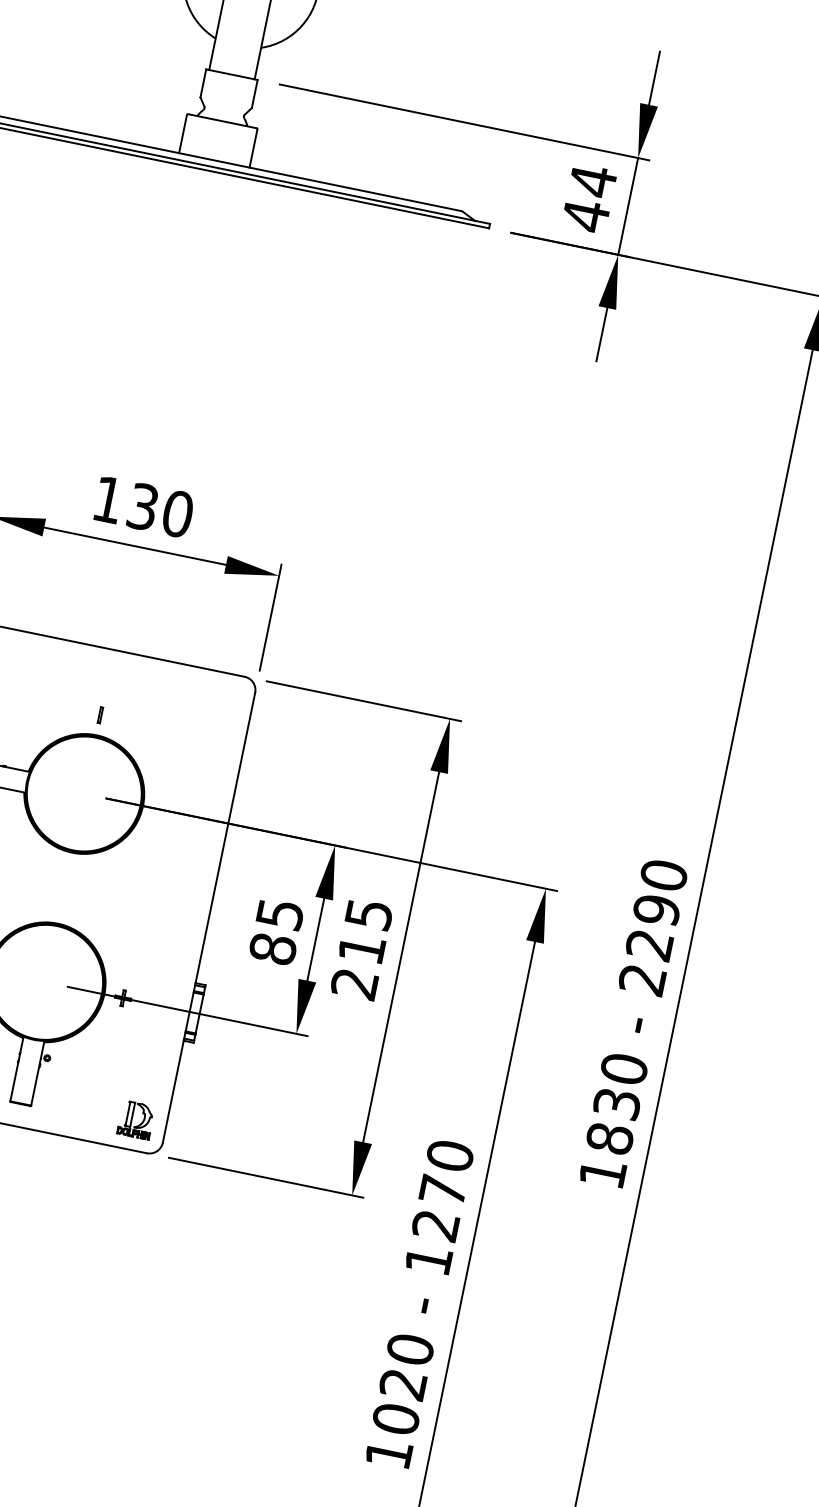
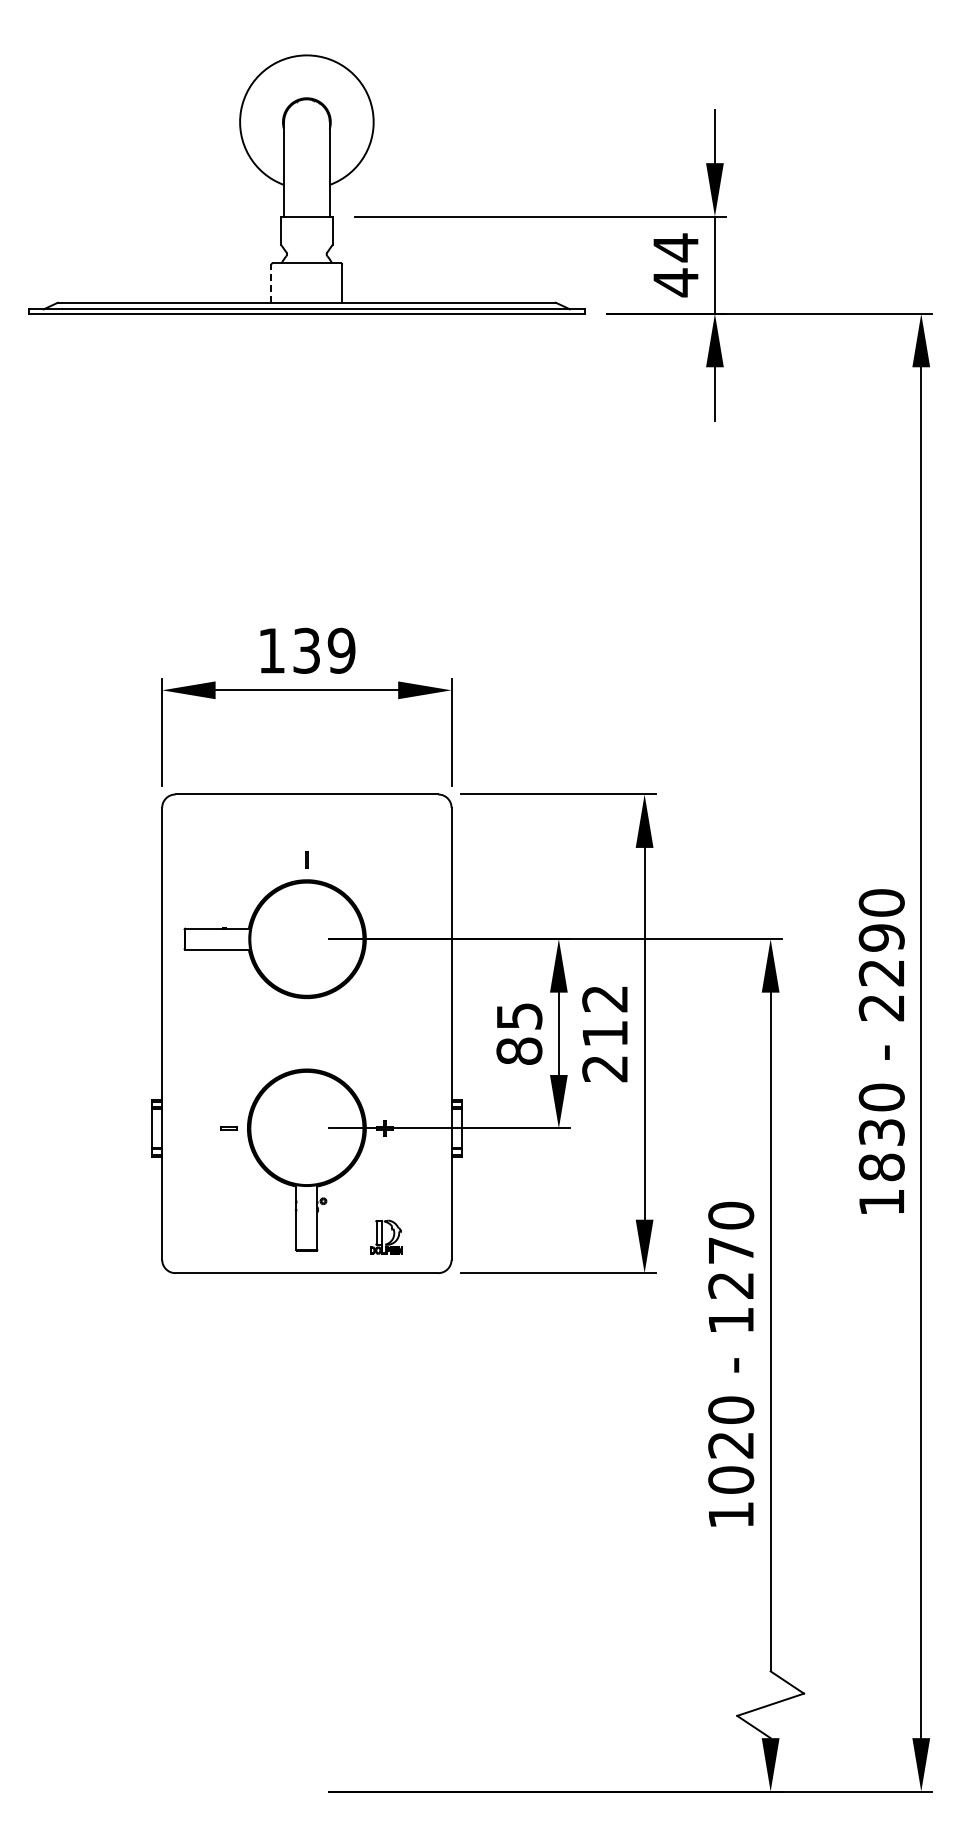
line: (183, 134) -> (271, 283), solid -> dashed
text: (177, 513) -> (341, 650), 130 -> 139
text: (369, 915) -> (605, 999), 215 -> 212
part: (136, 1119) -> (386, 1236), moved

